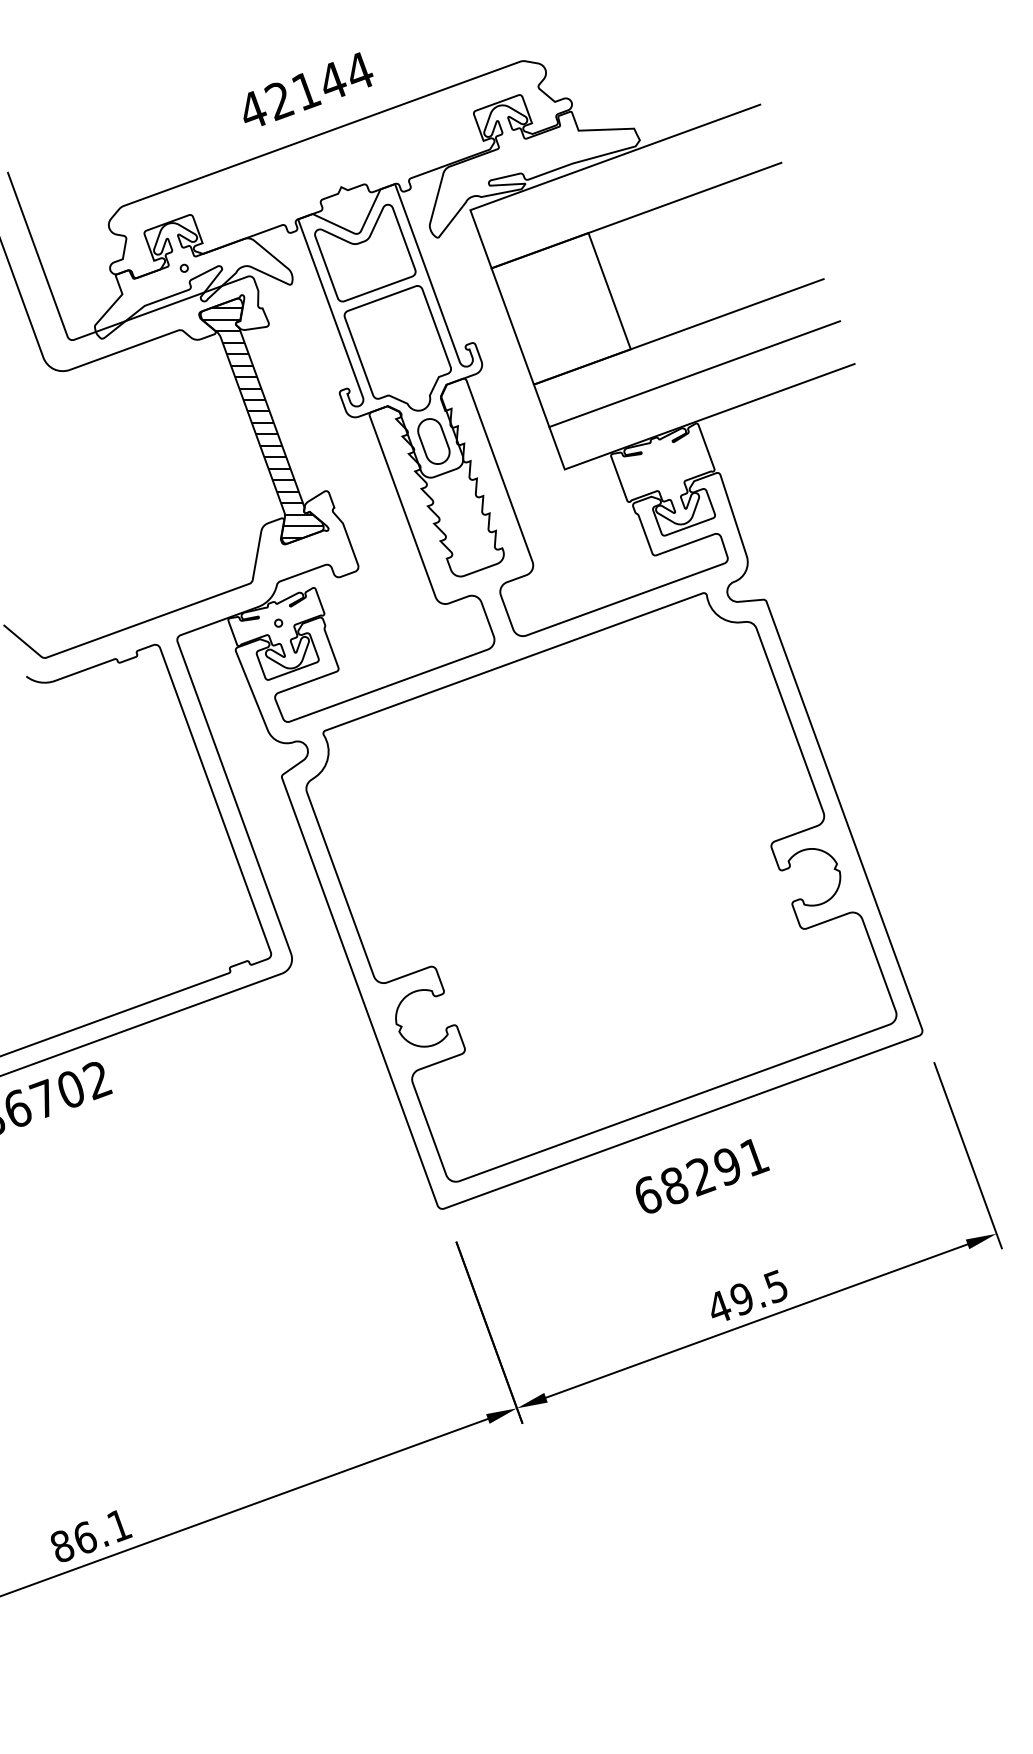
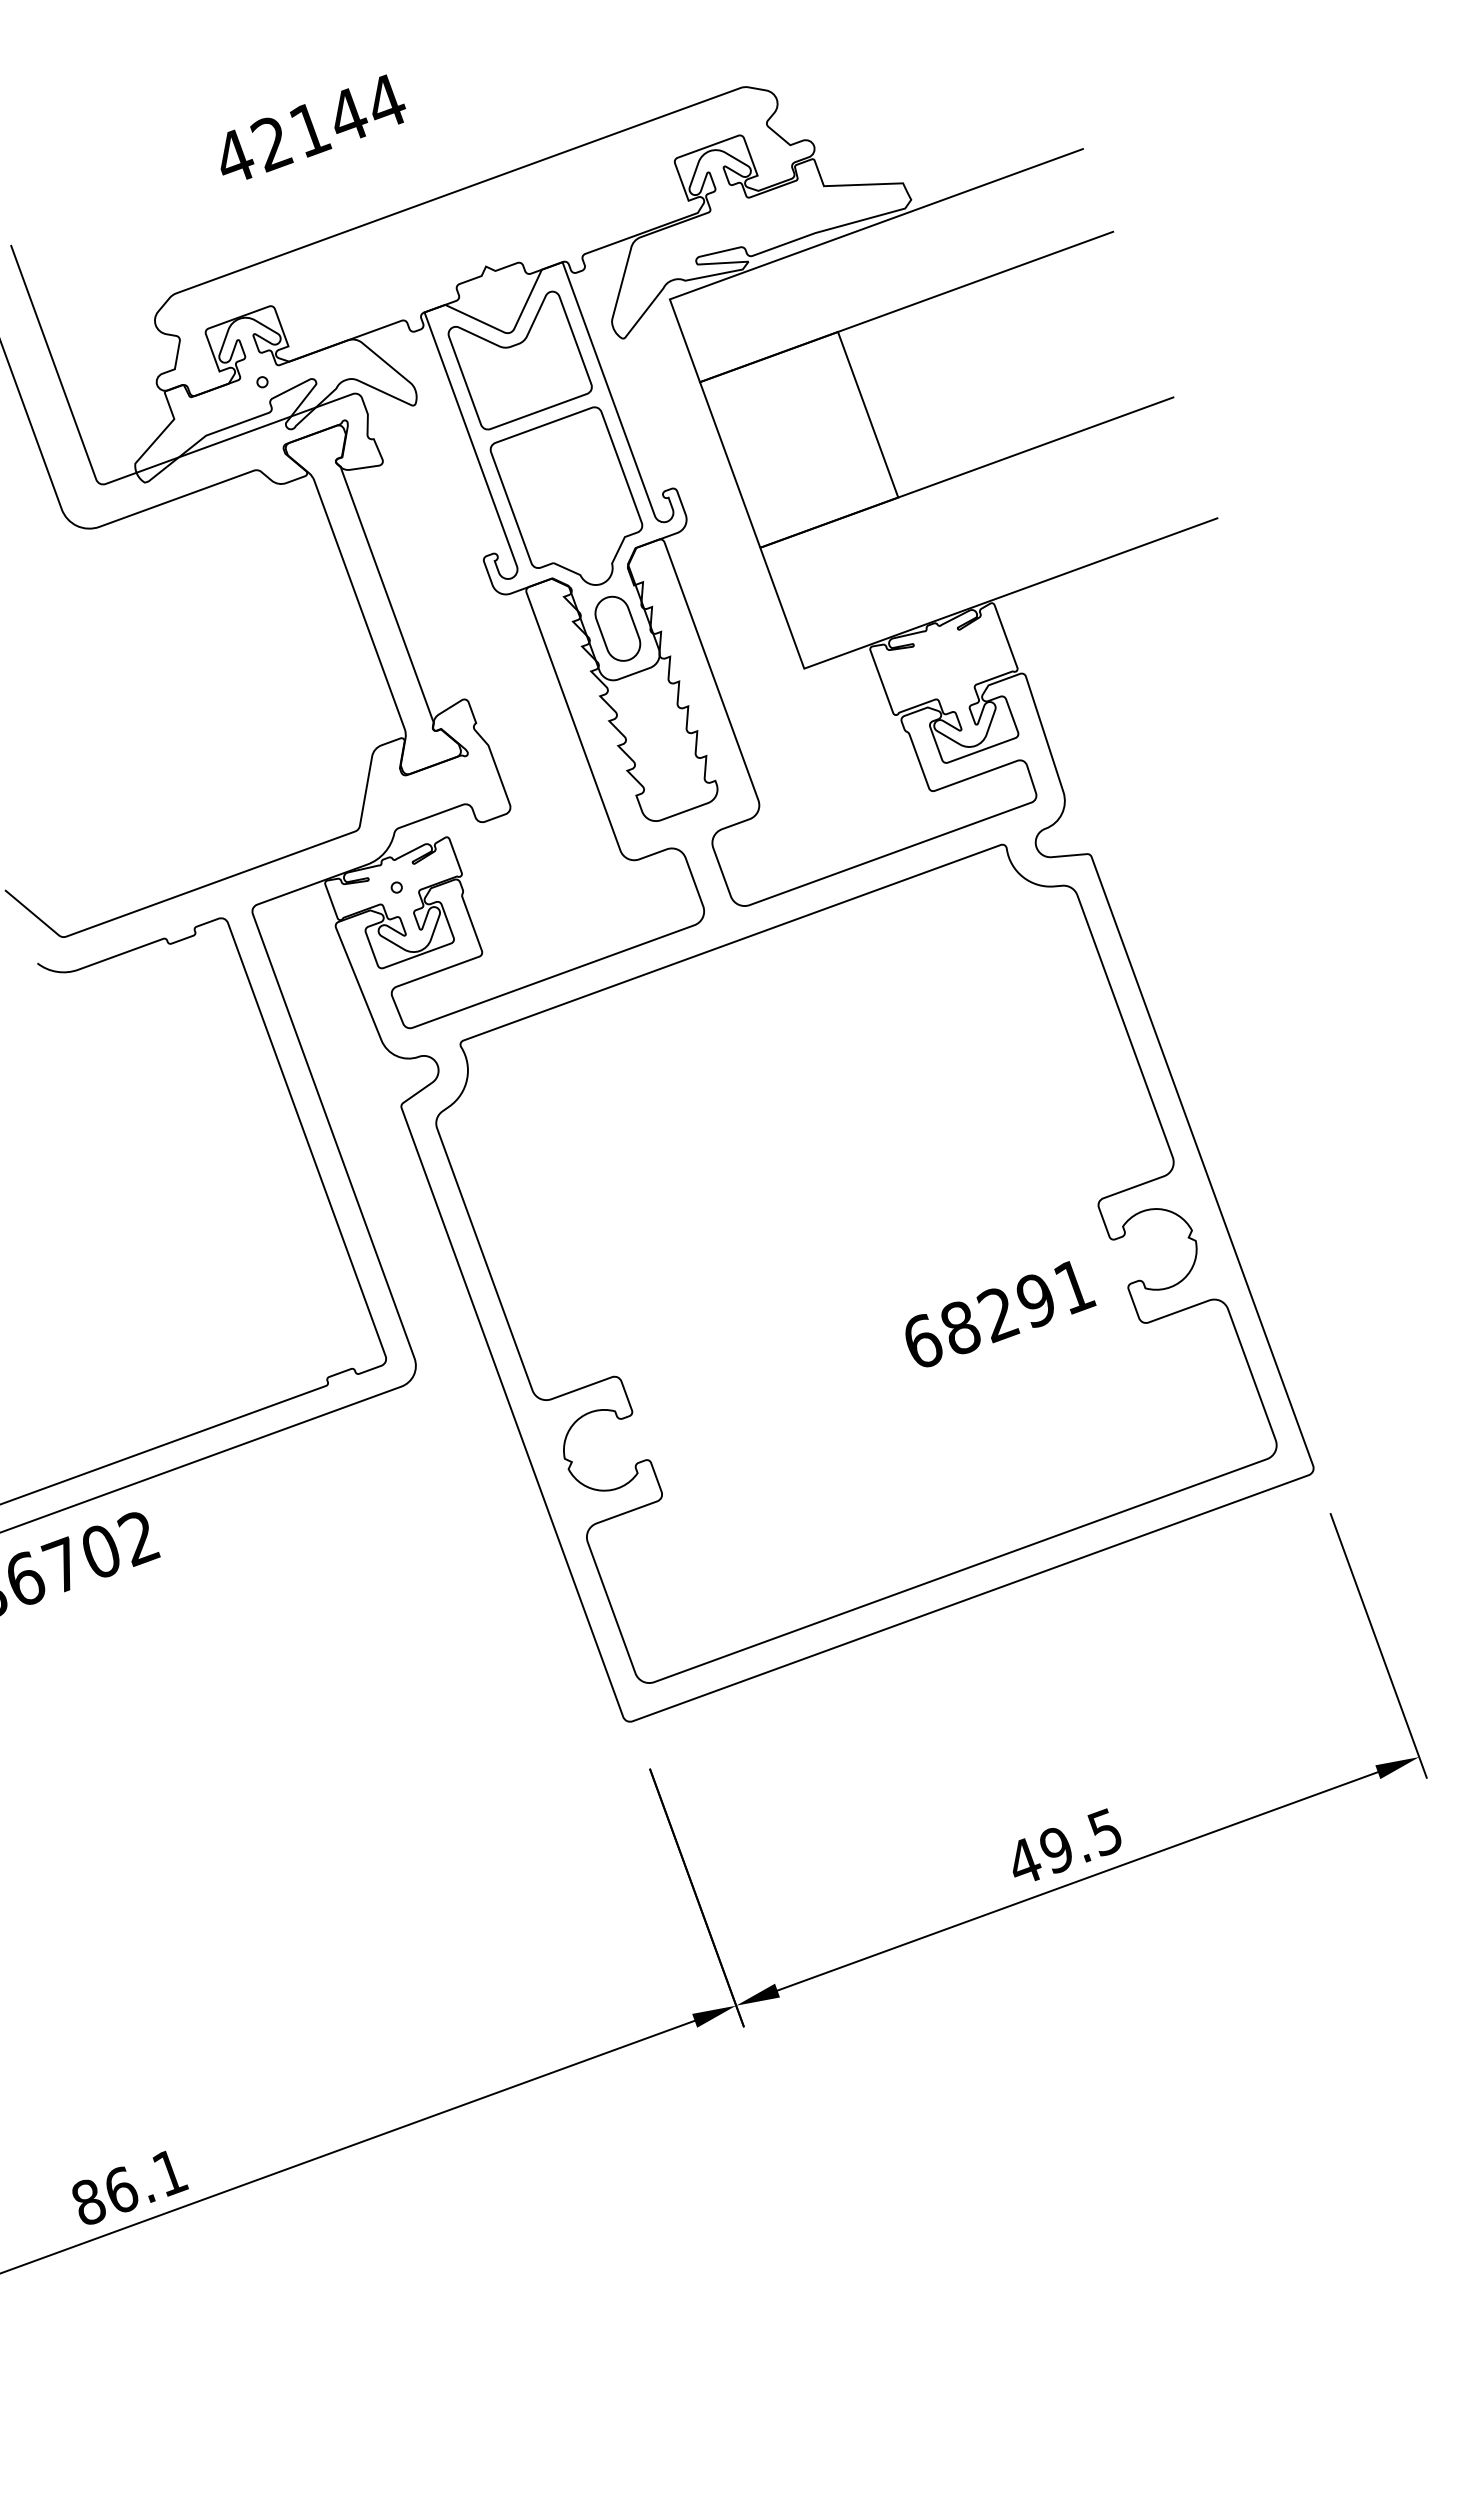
text: (307, 88) -> (312, 126), moved
line: (694, 373) -> (989, 532), removed
hatch: (263, 423) -> (374, 602), removed
text: (702, 1176) -> (1000, 1314), moved

